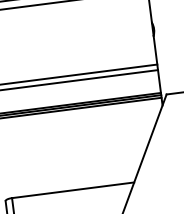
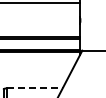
line: (72, 190) -> (34, 88), solid -> dashed

